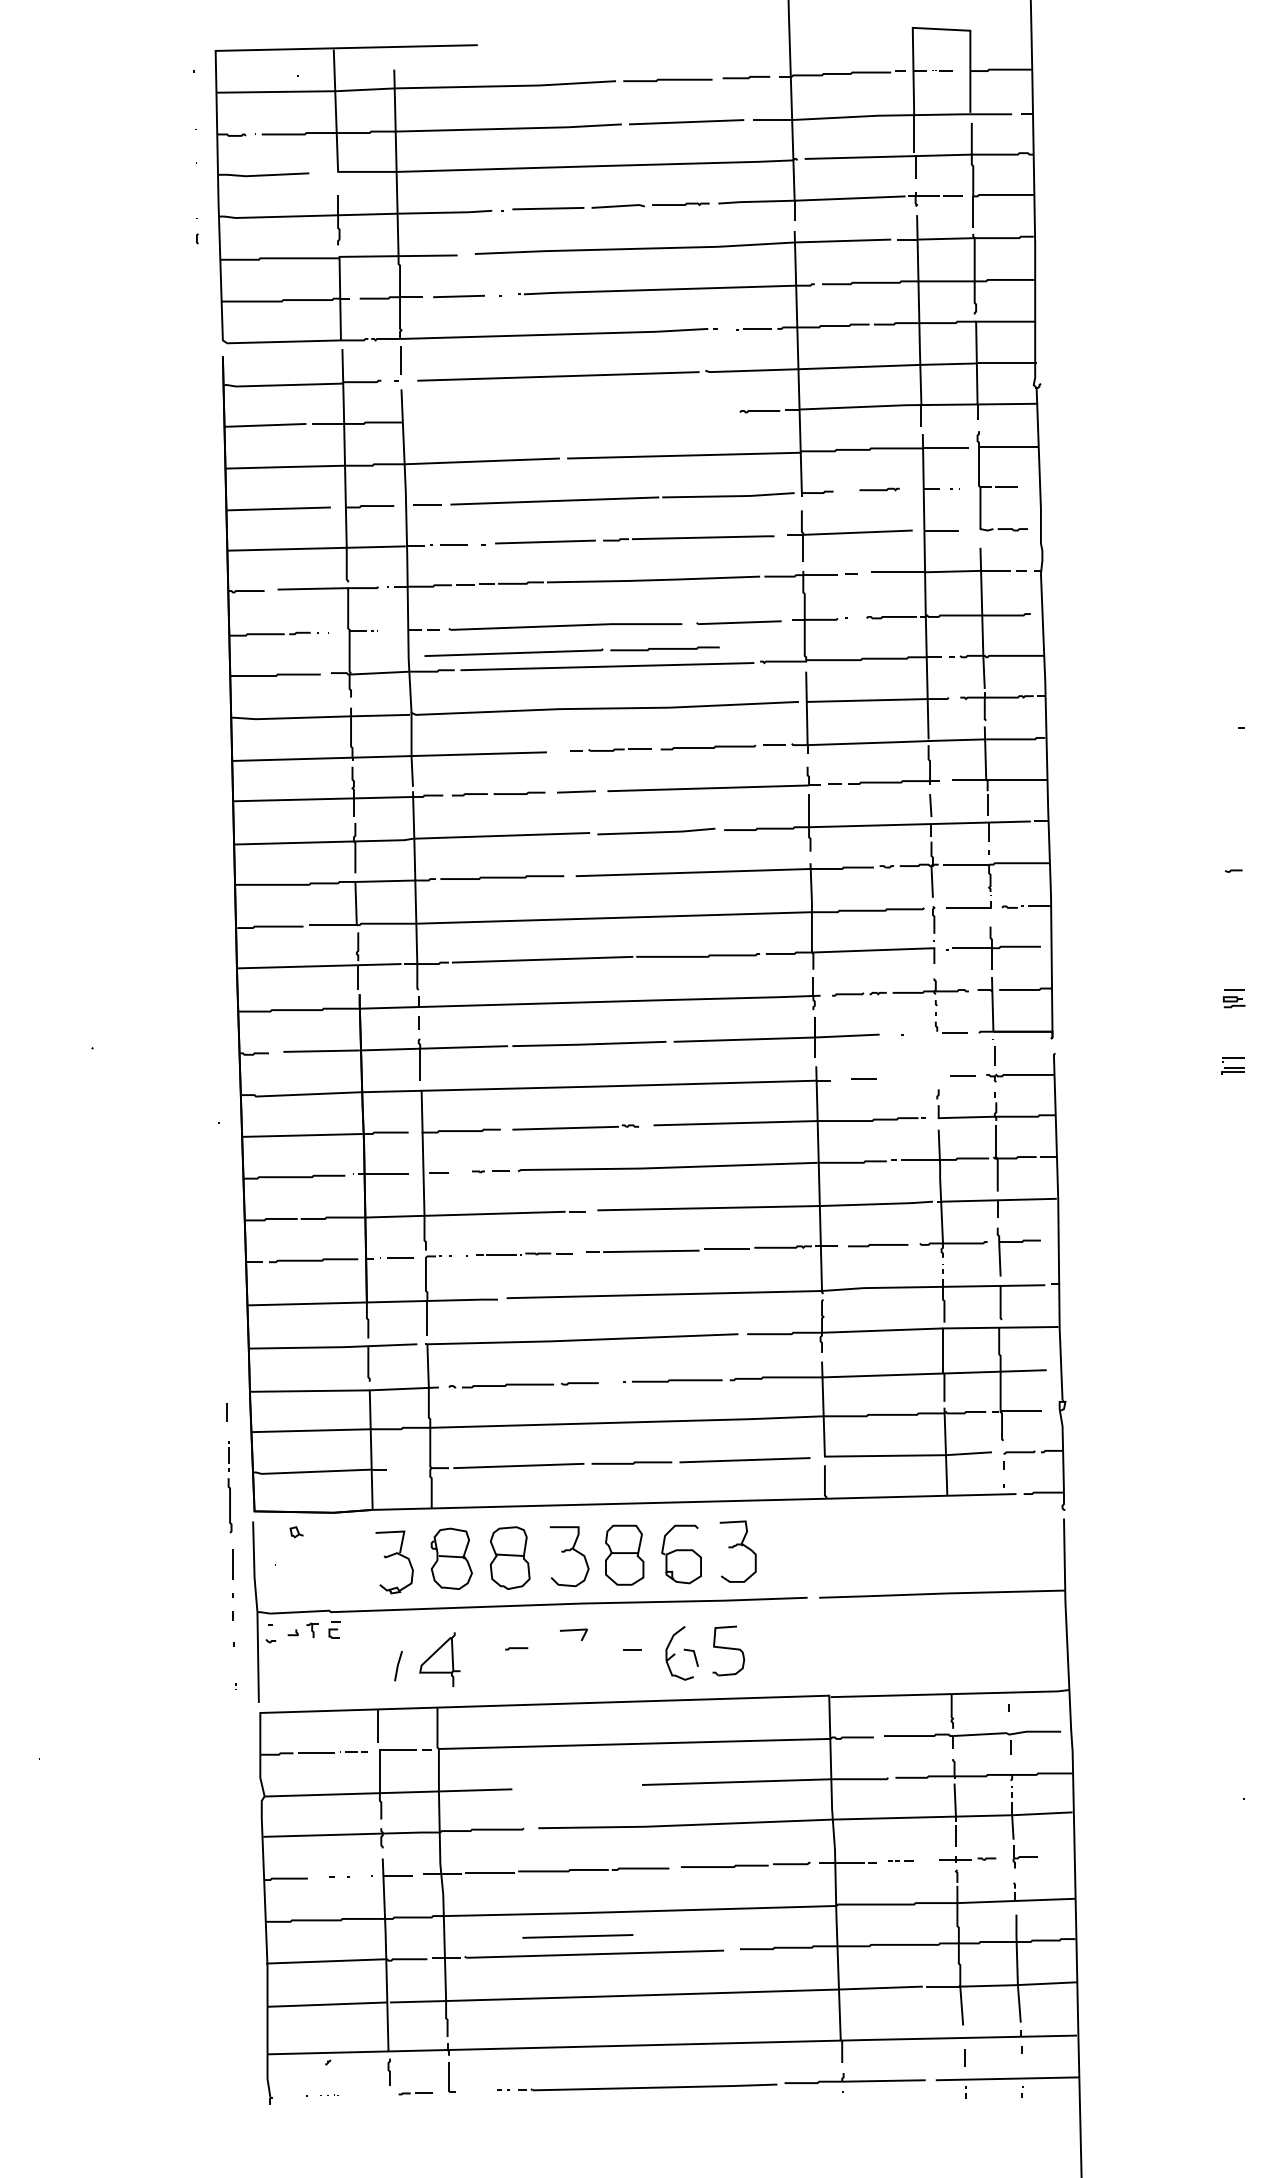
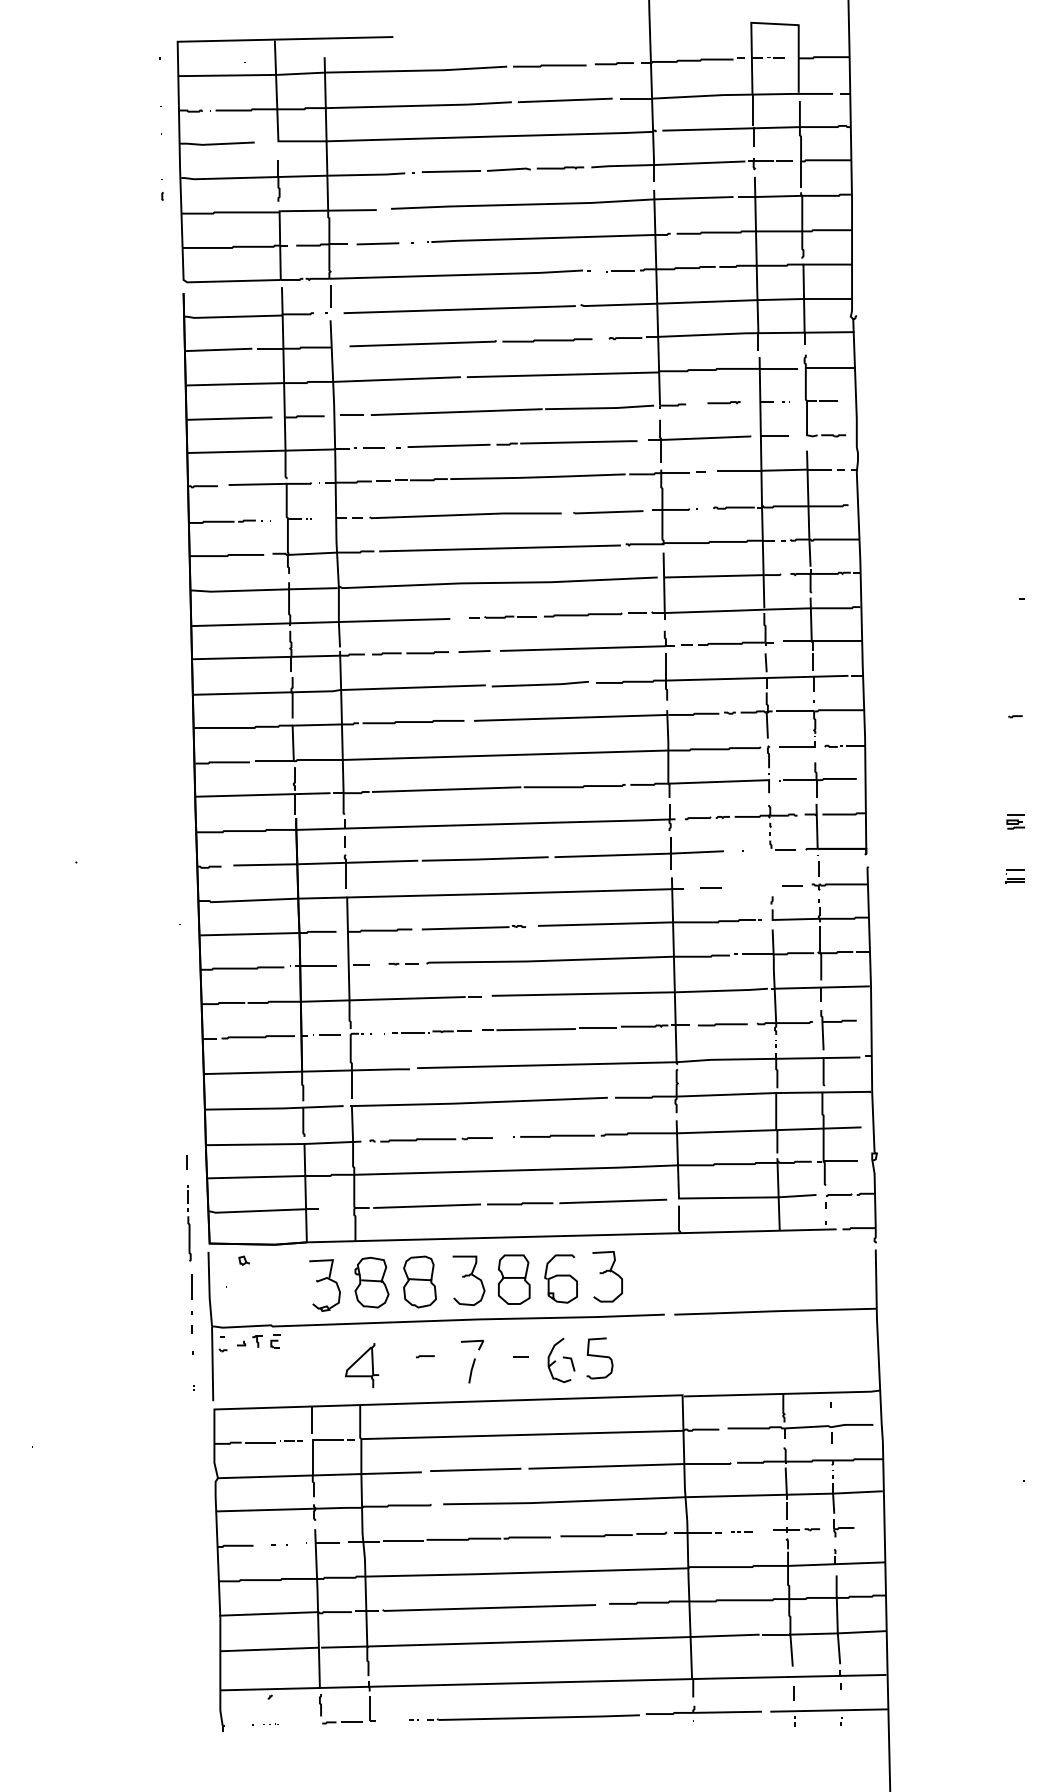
part: (571, 651) -> (470, 342), moved
line: (398, 1666) -> (472, 1371), moved
line: (577, 1936) -> (475, 1469), moved
part: (415, 2093) -> (342, 1722), size x1.43

